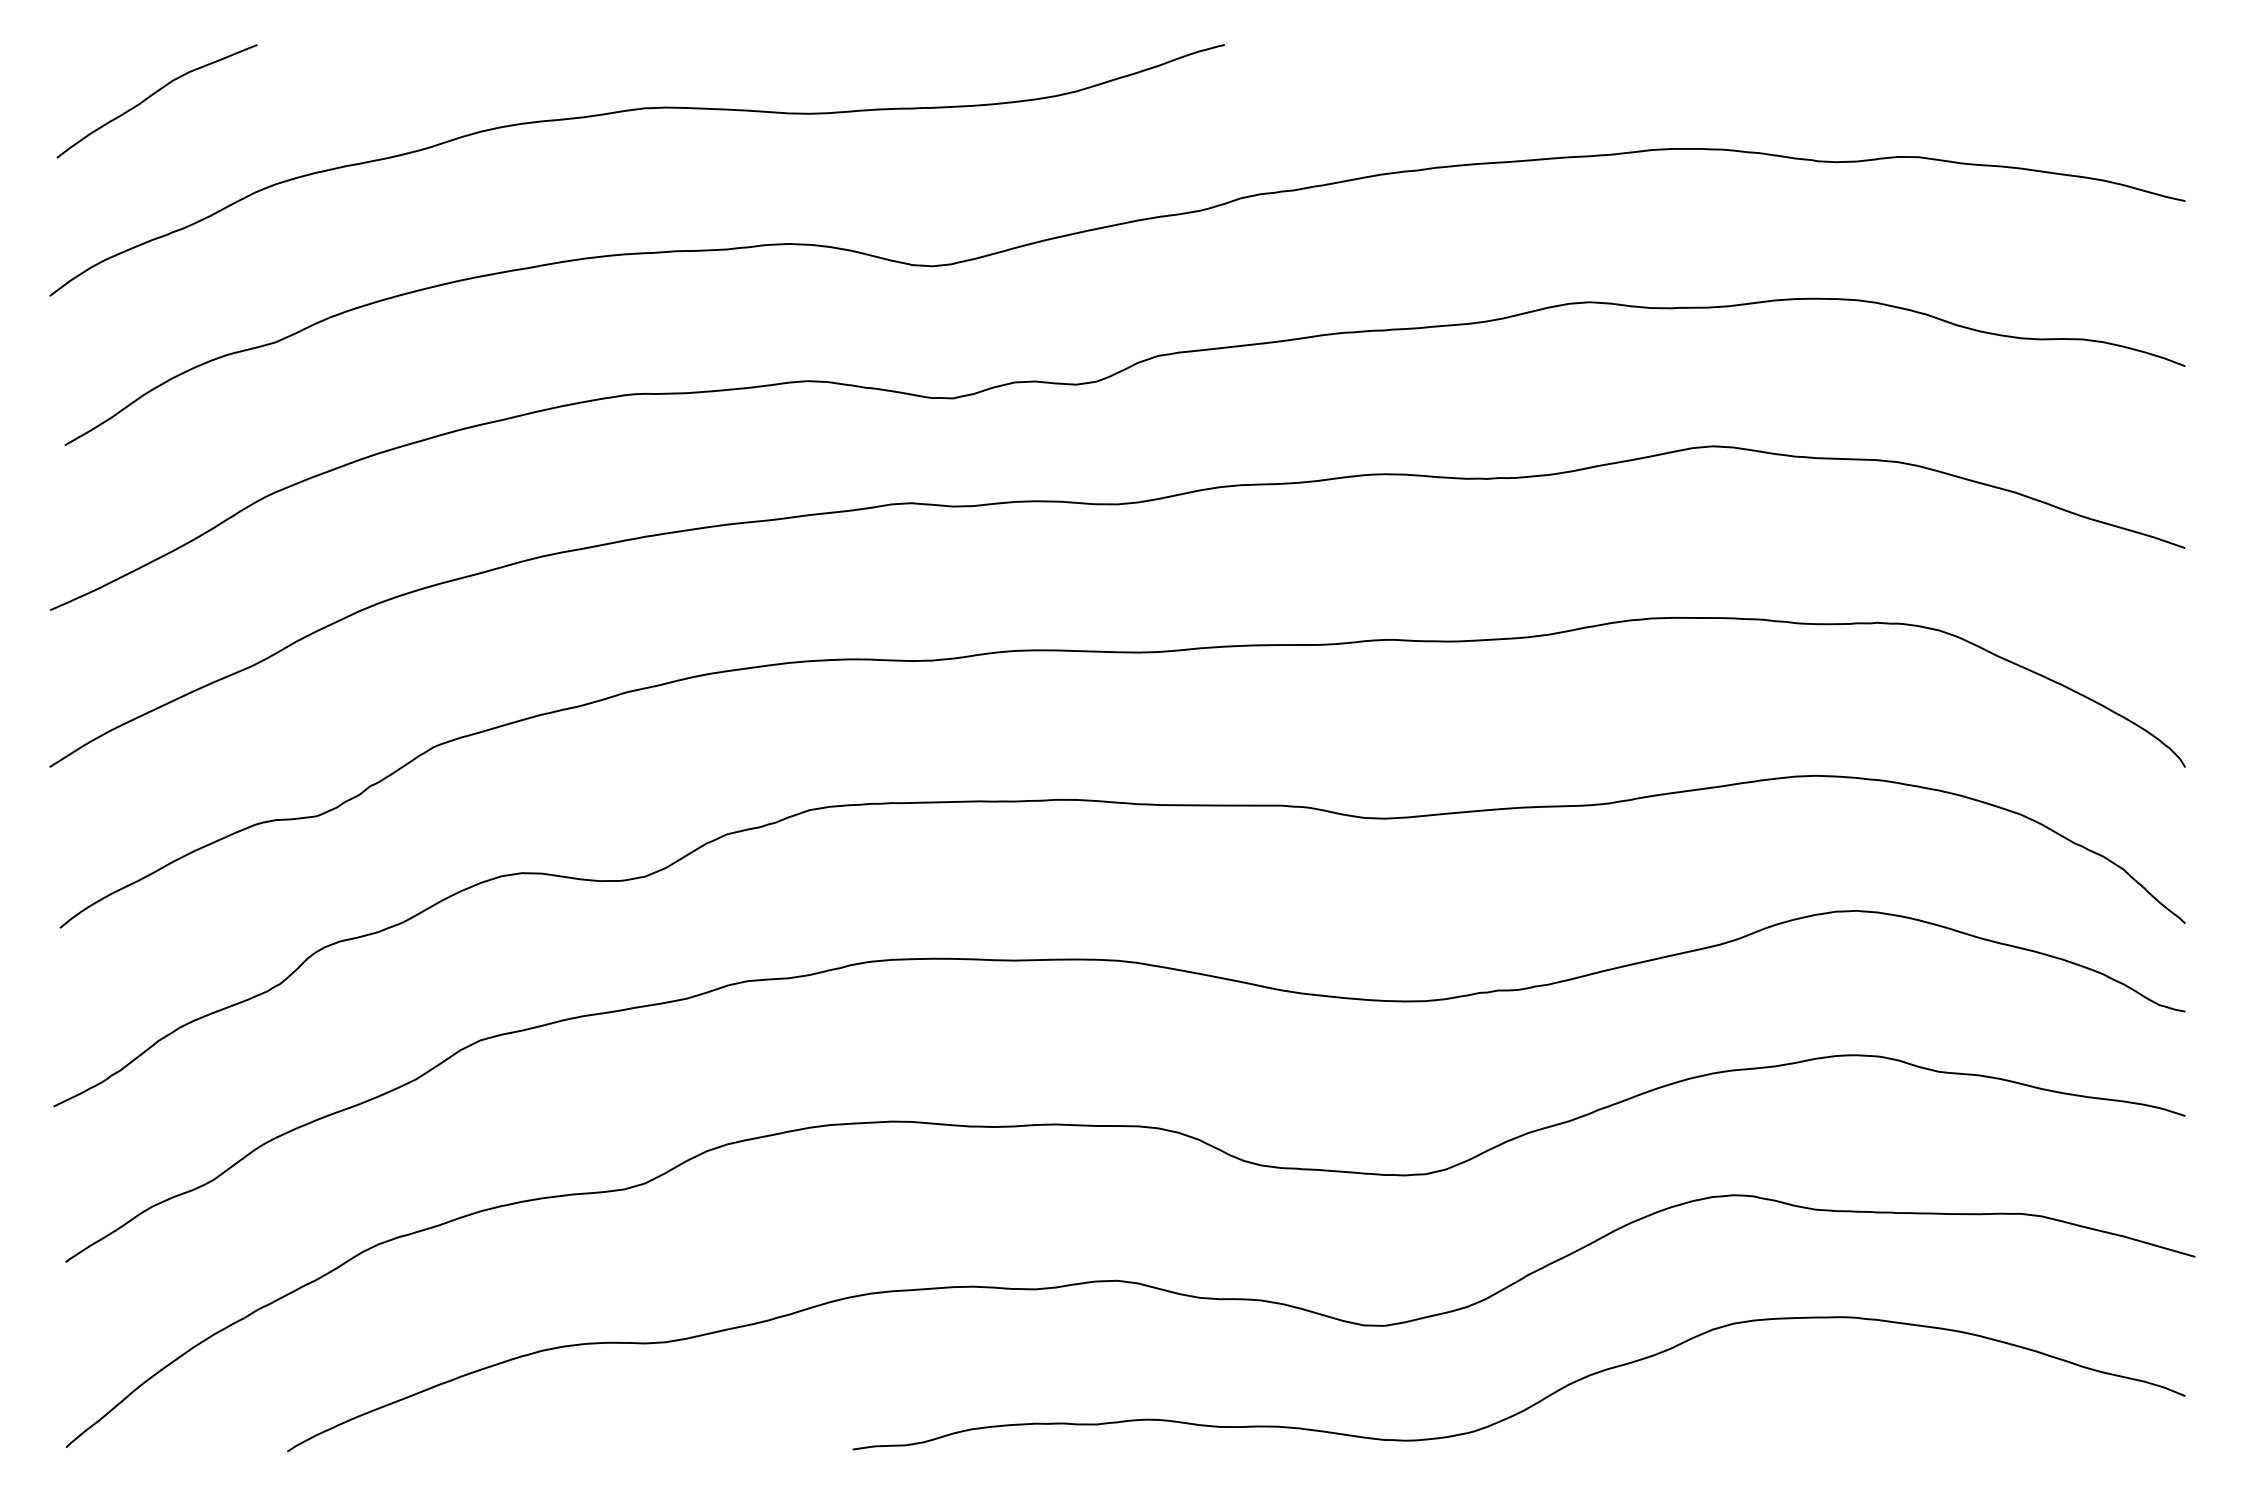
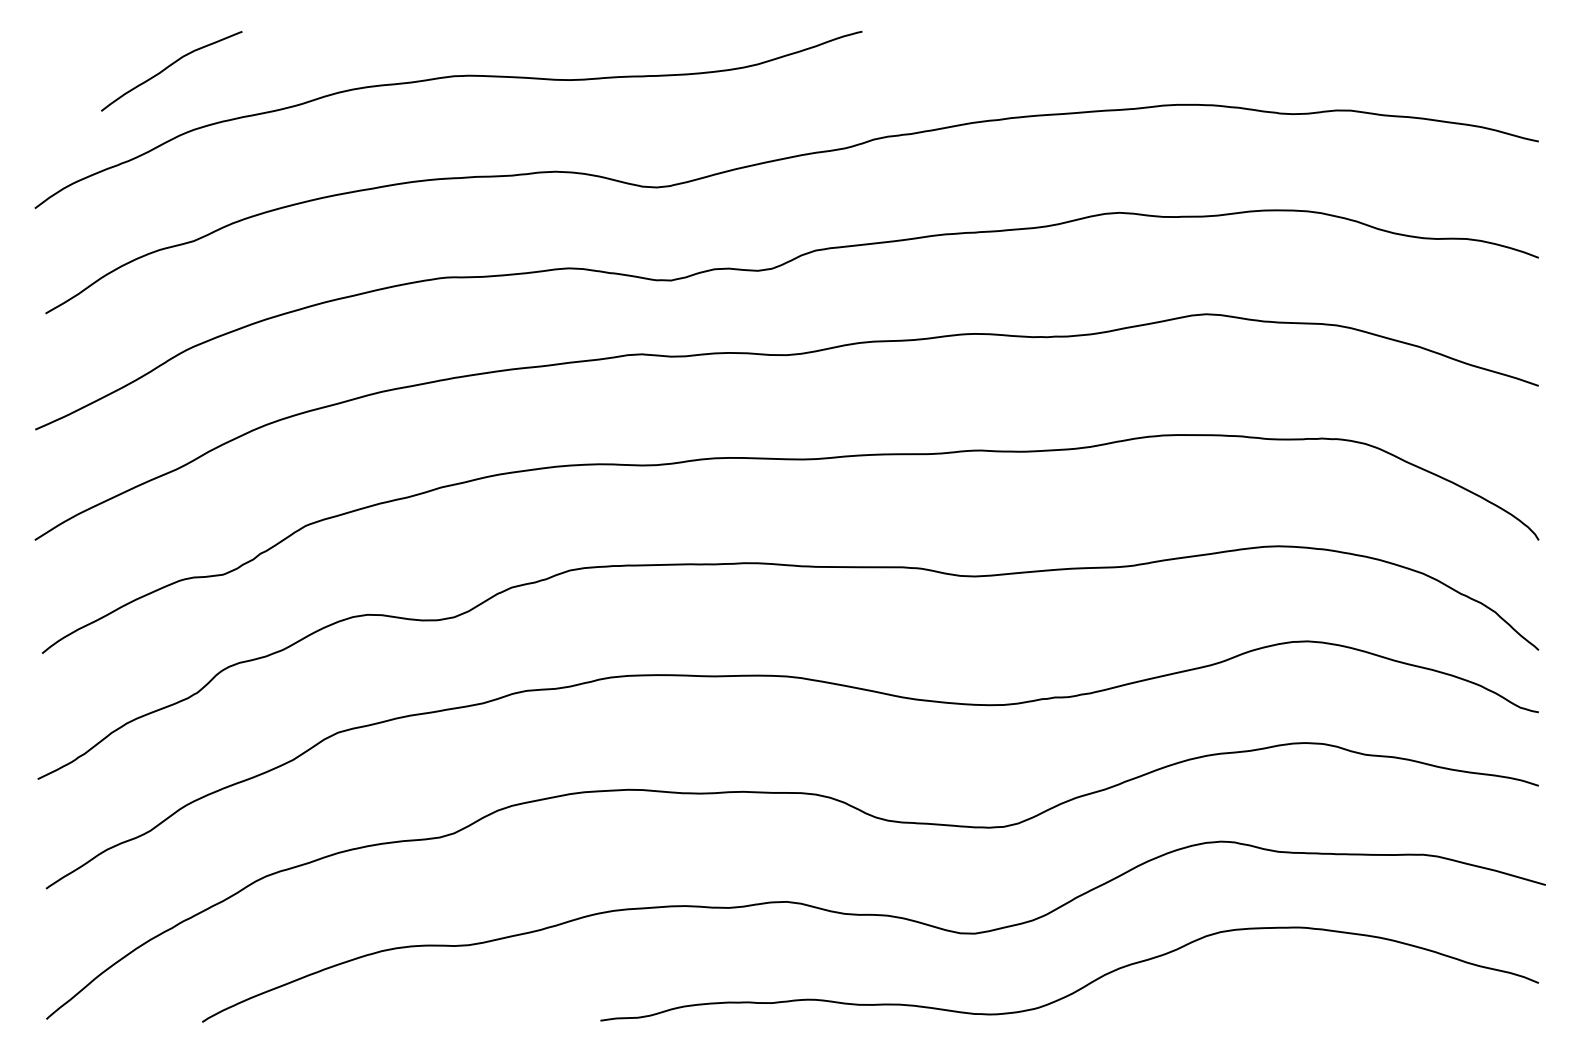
curve: (153, 95) -> (169, 67), moved

